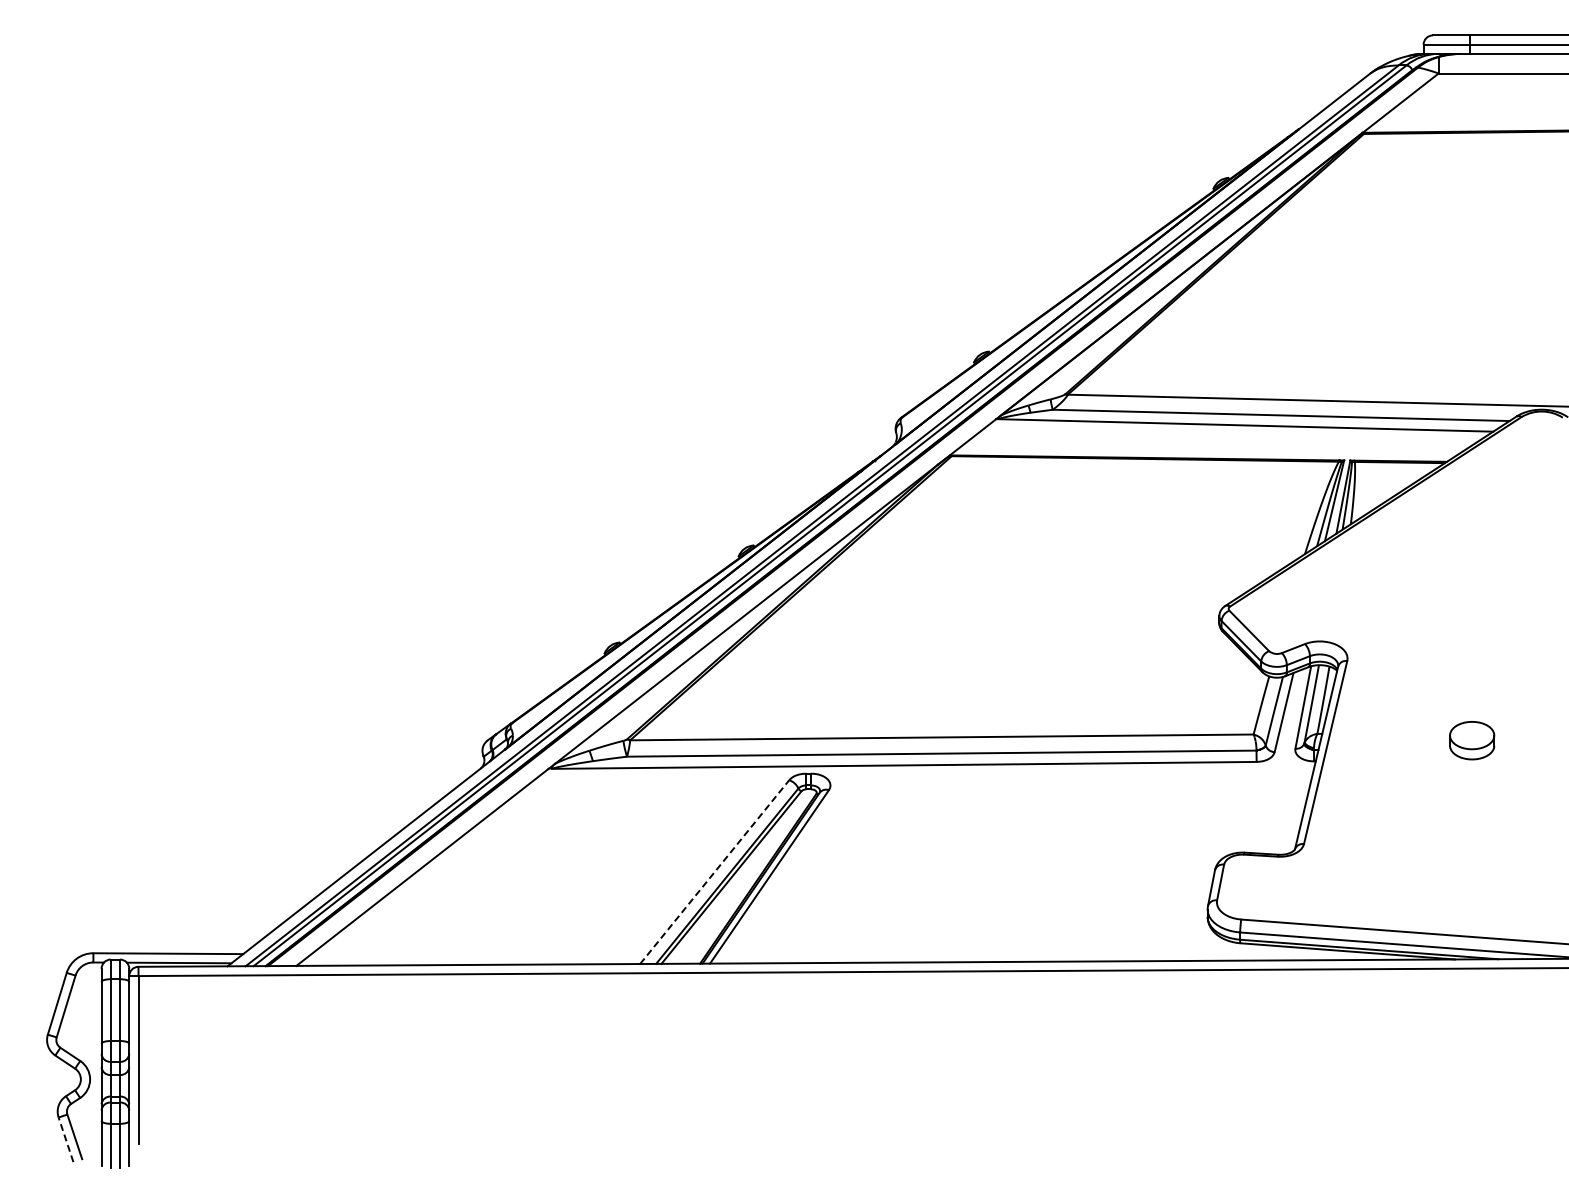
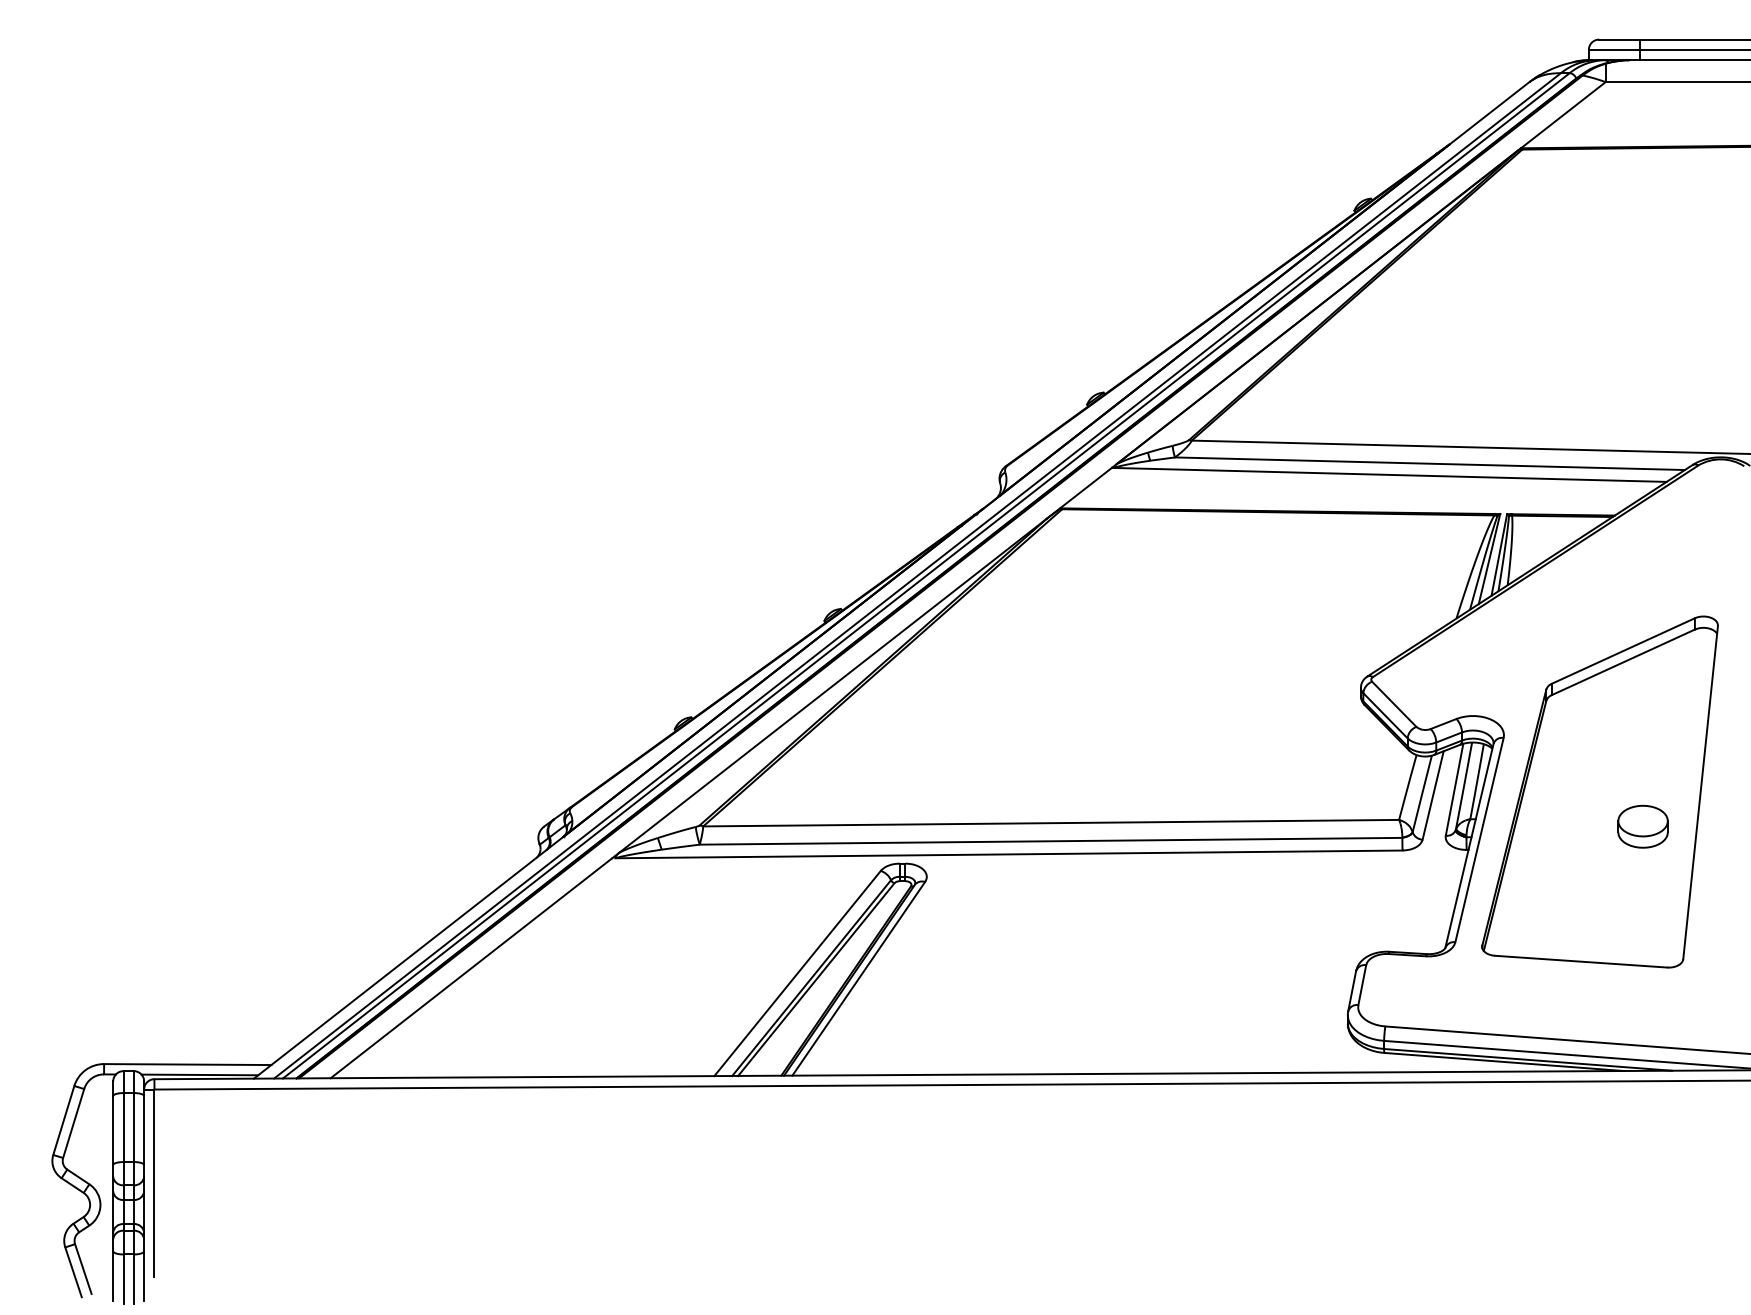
part: (1433, 709) -> (1599, 792), added
line: (715, 871) -> (798, 972), dashed -> solid
line: (66, 1139) -> (74, 1271), dashed -> solid

